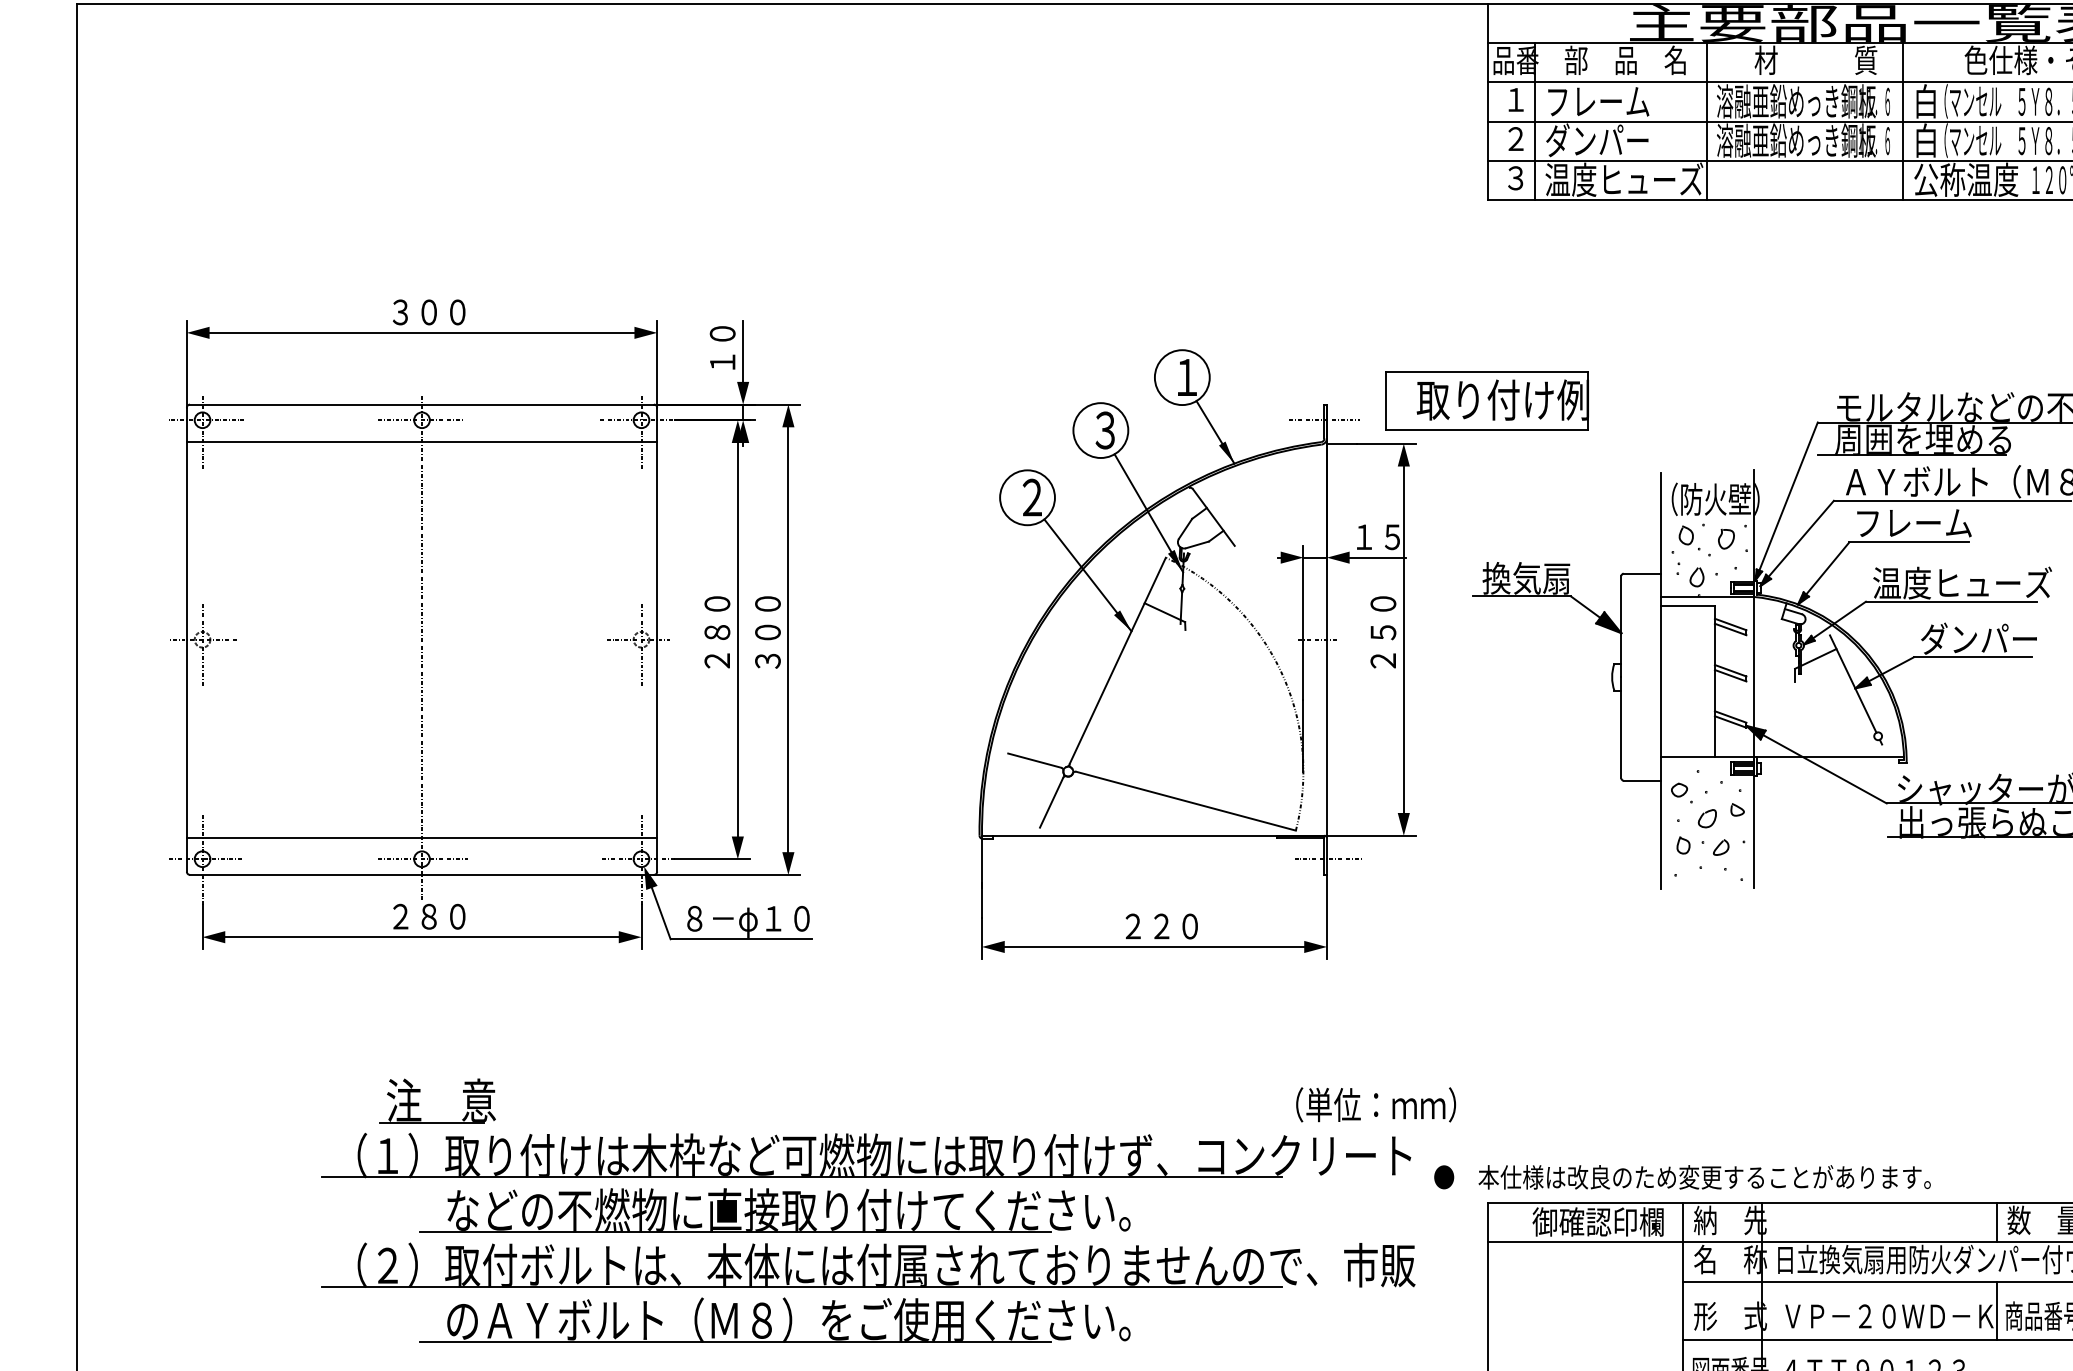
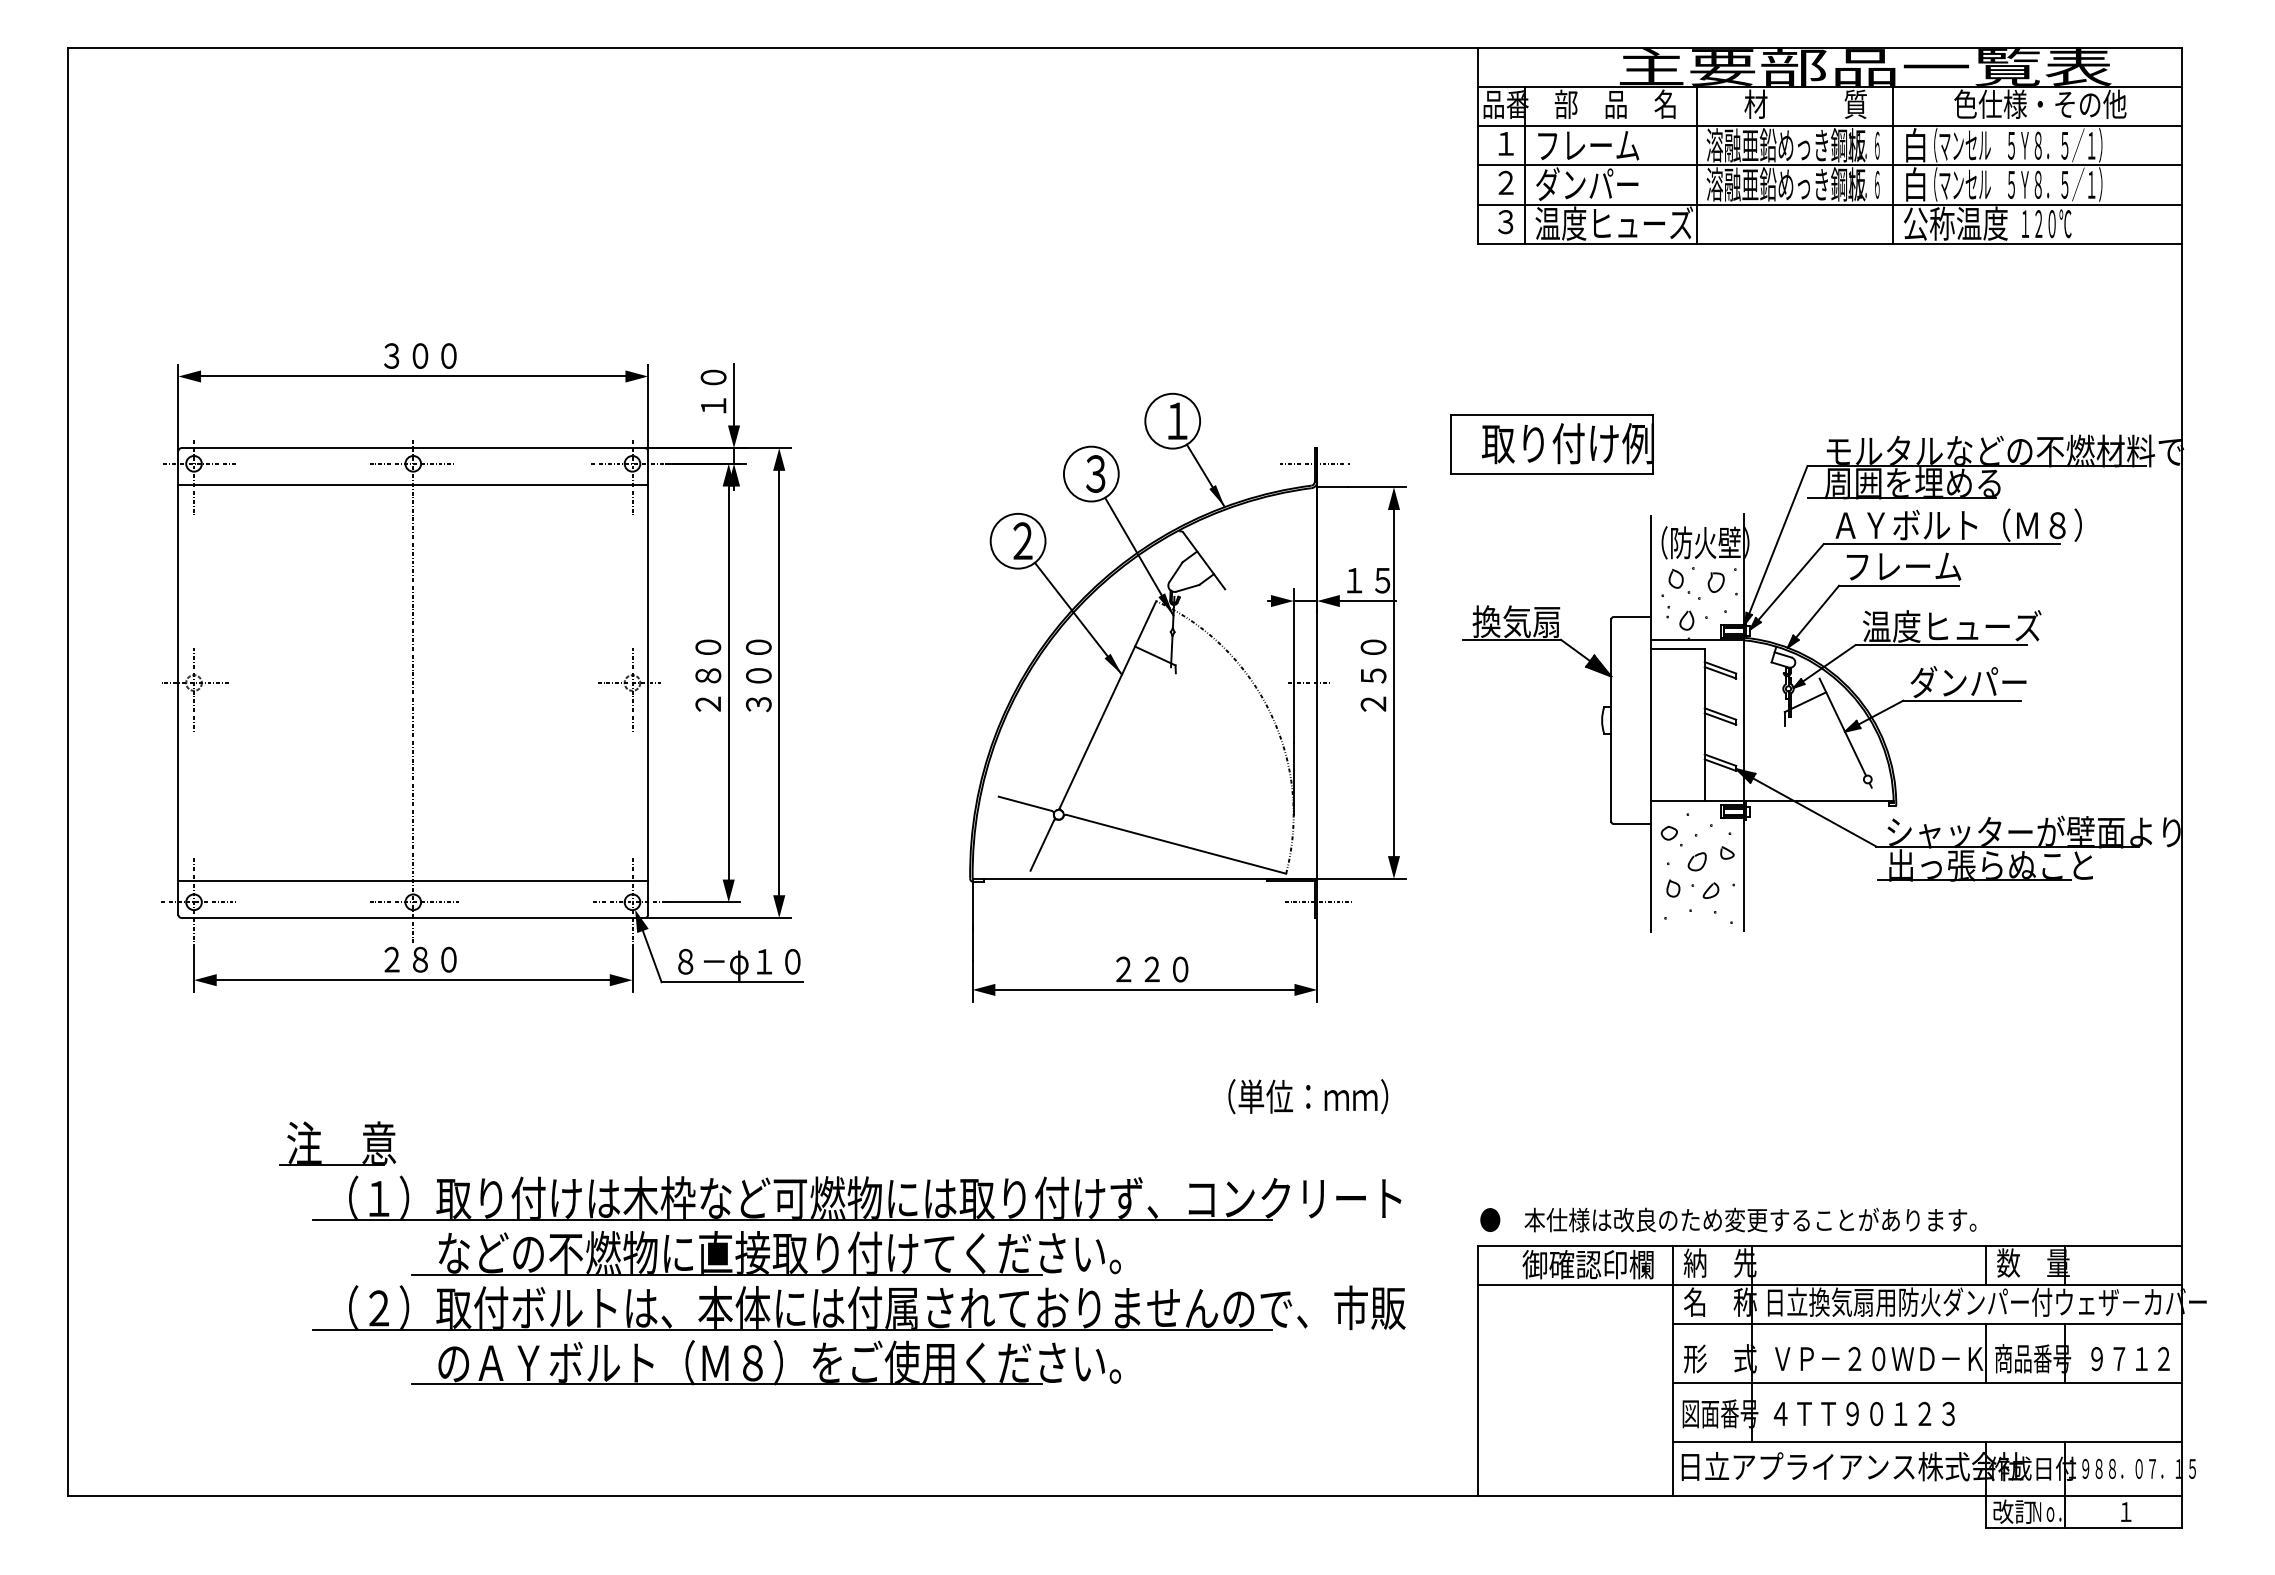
part: (1486, 400) -> (1551, 444), moved
part: (419, 1102) -> (319, 1145), moved
text: (1376, 1104) -> (1308, 1096), moved
text: (1682, 1176) -> (1728, 1219), moved

